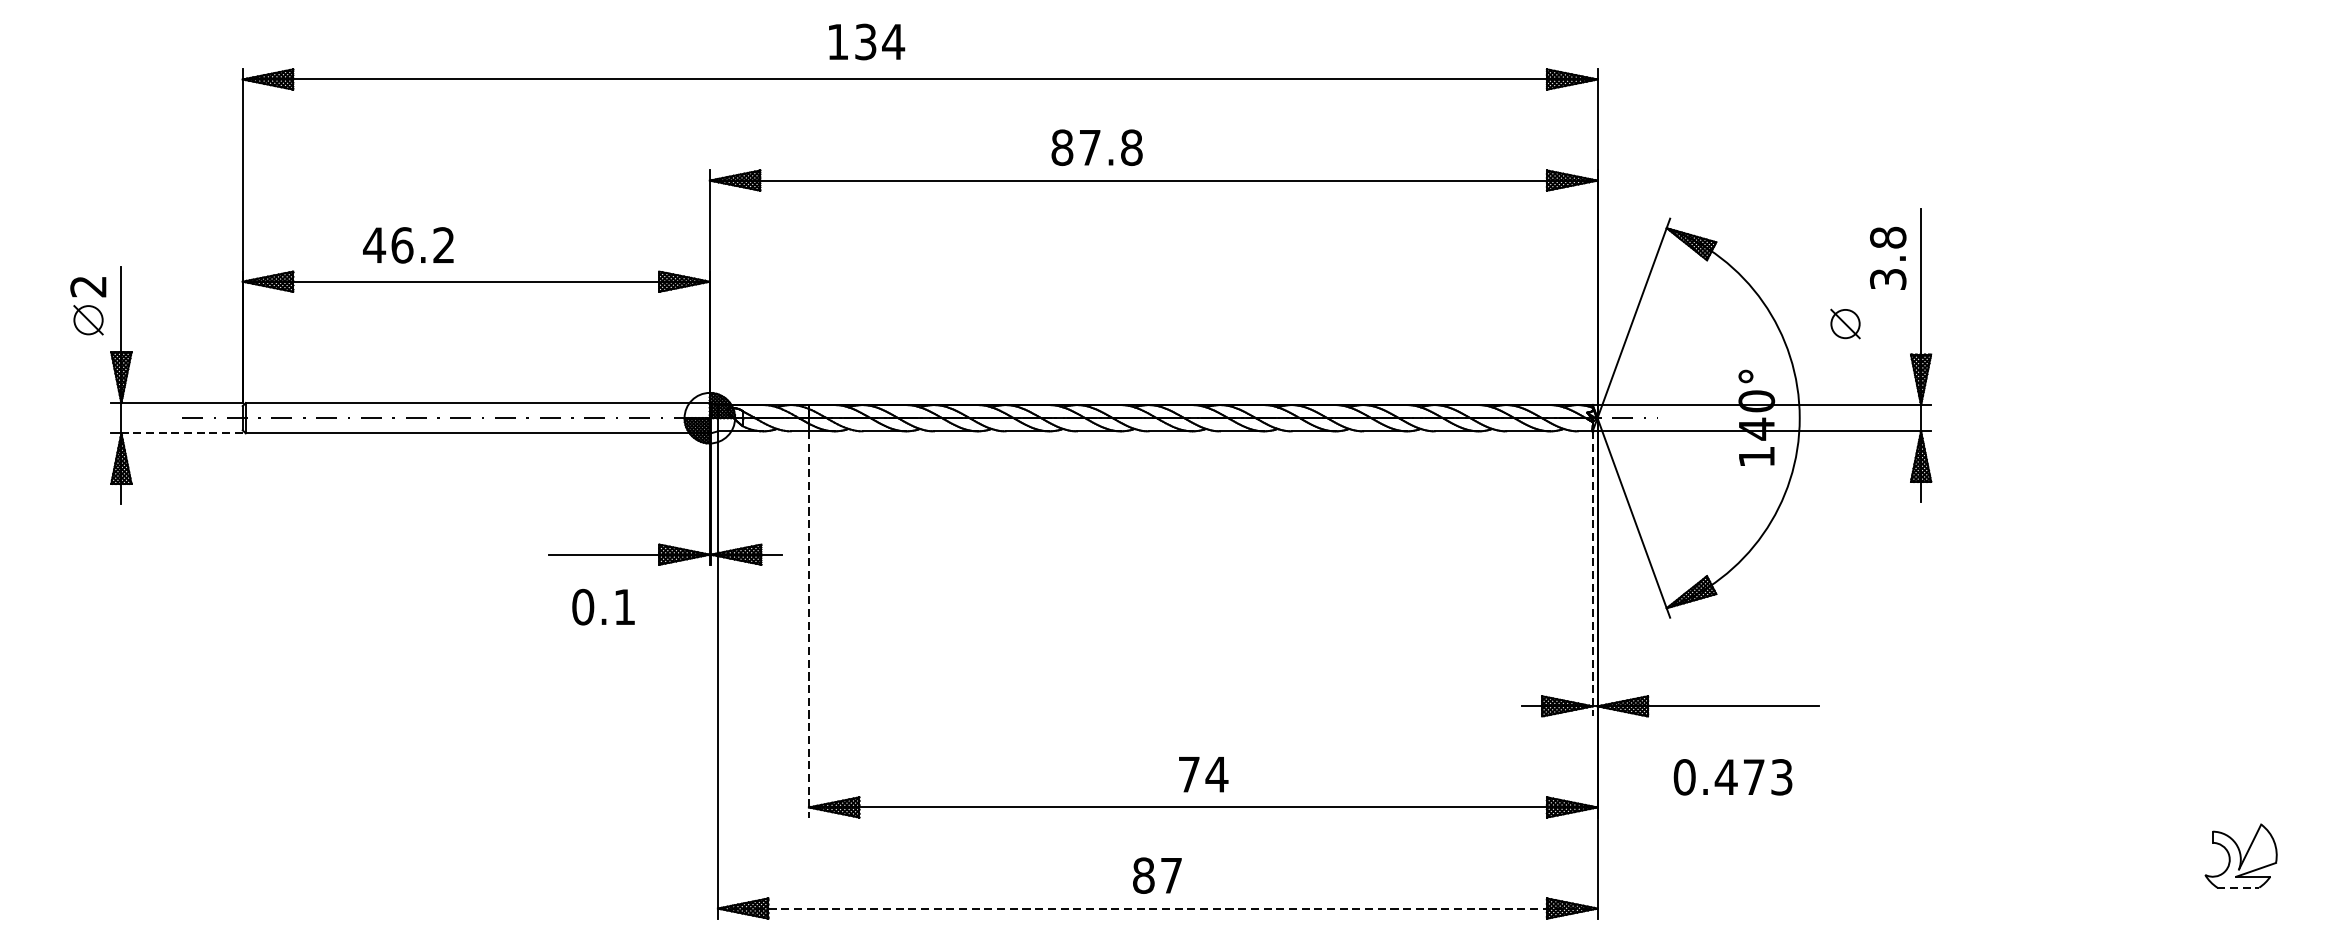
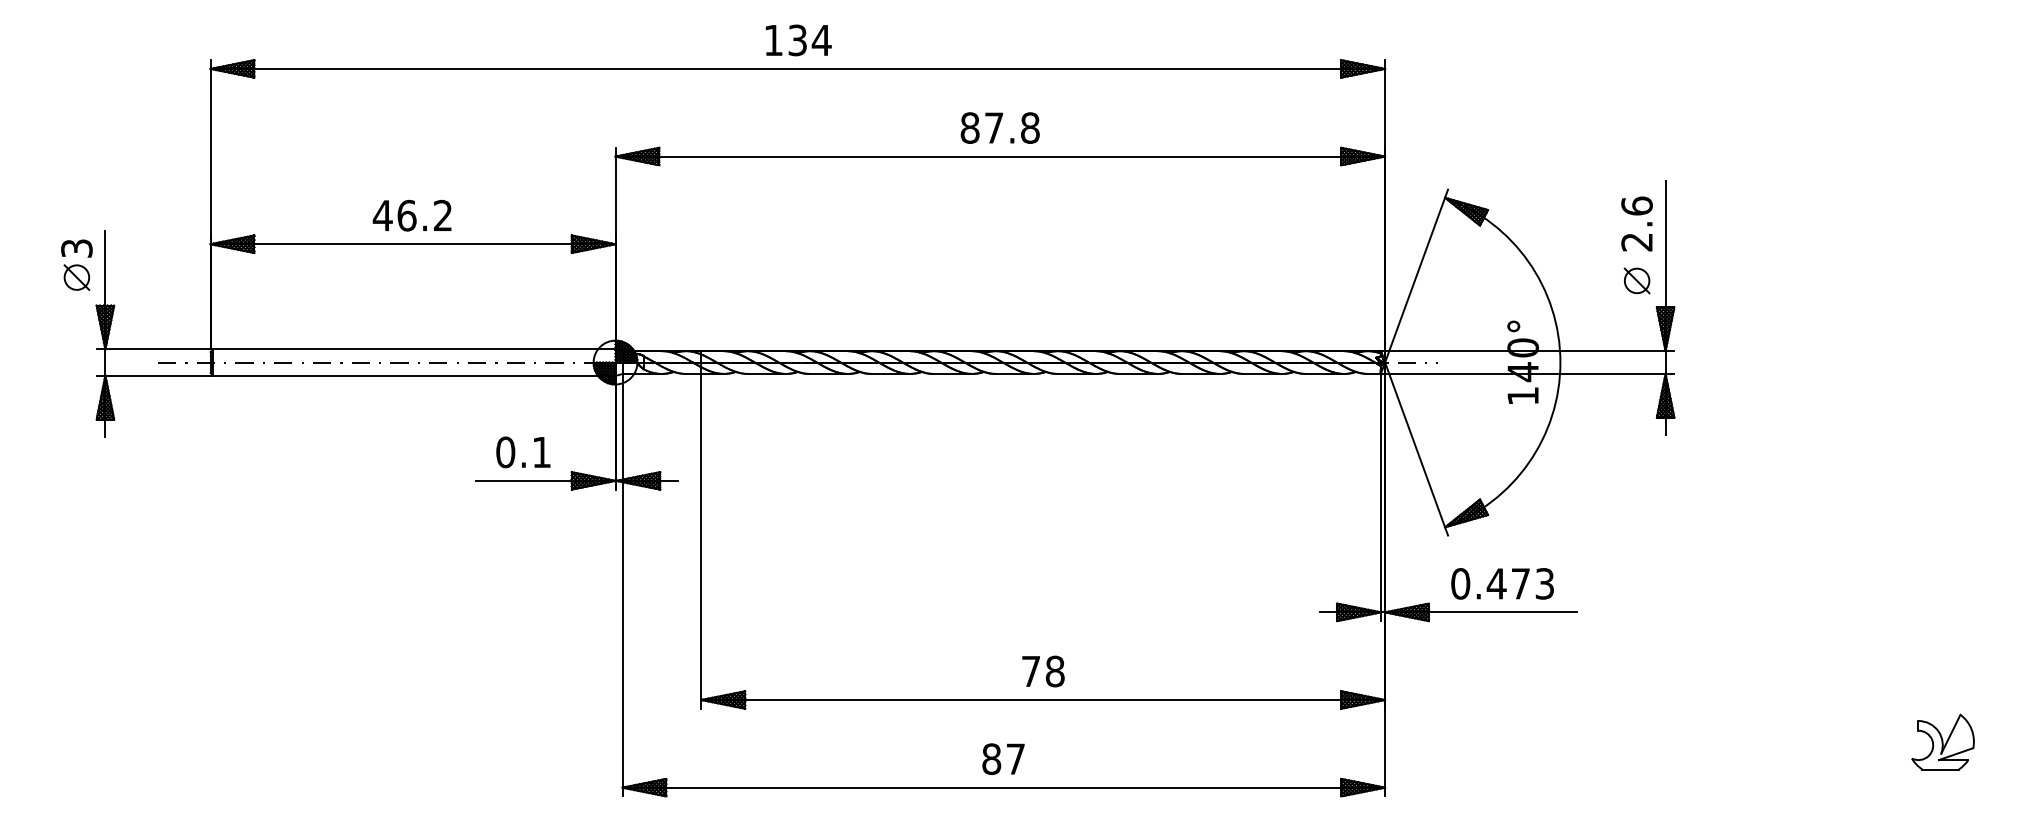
text: (866, 42) -> (798, 40), moved
text: (1096, 147) -> (999, 127), moved
text: (407, 245) -> (411, 215), moved
text: (1887, 257) -> (1636, 223), 3.8 -> 2.6
text: (88, 286) -> (76, 248), 2 -> 3
part: (1844, 323) -> (1636, 280), moved
line: (182, 433) -> (158, 375), dashed -> solid
line: (1592, 573) -> (1380, 497), dashed -> solid
text: (603, 607) -> (523, 452), moved
line: (808, 624) -> (701, 541), dashed -> solid
text: (1217, 774) -> (1055, 671), 74 -> 78
text: (1732, 776) -> (1502, 583), moved
line: (2239, 887) -> (1941, 769), dashed -> solid
line: (1158, 908) -> (1004, 787), dashed -> solid

